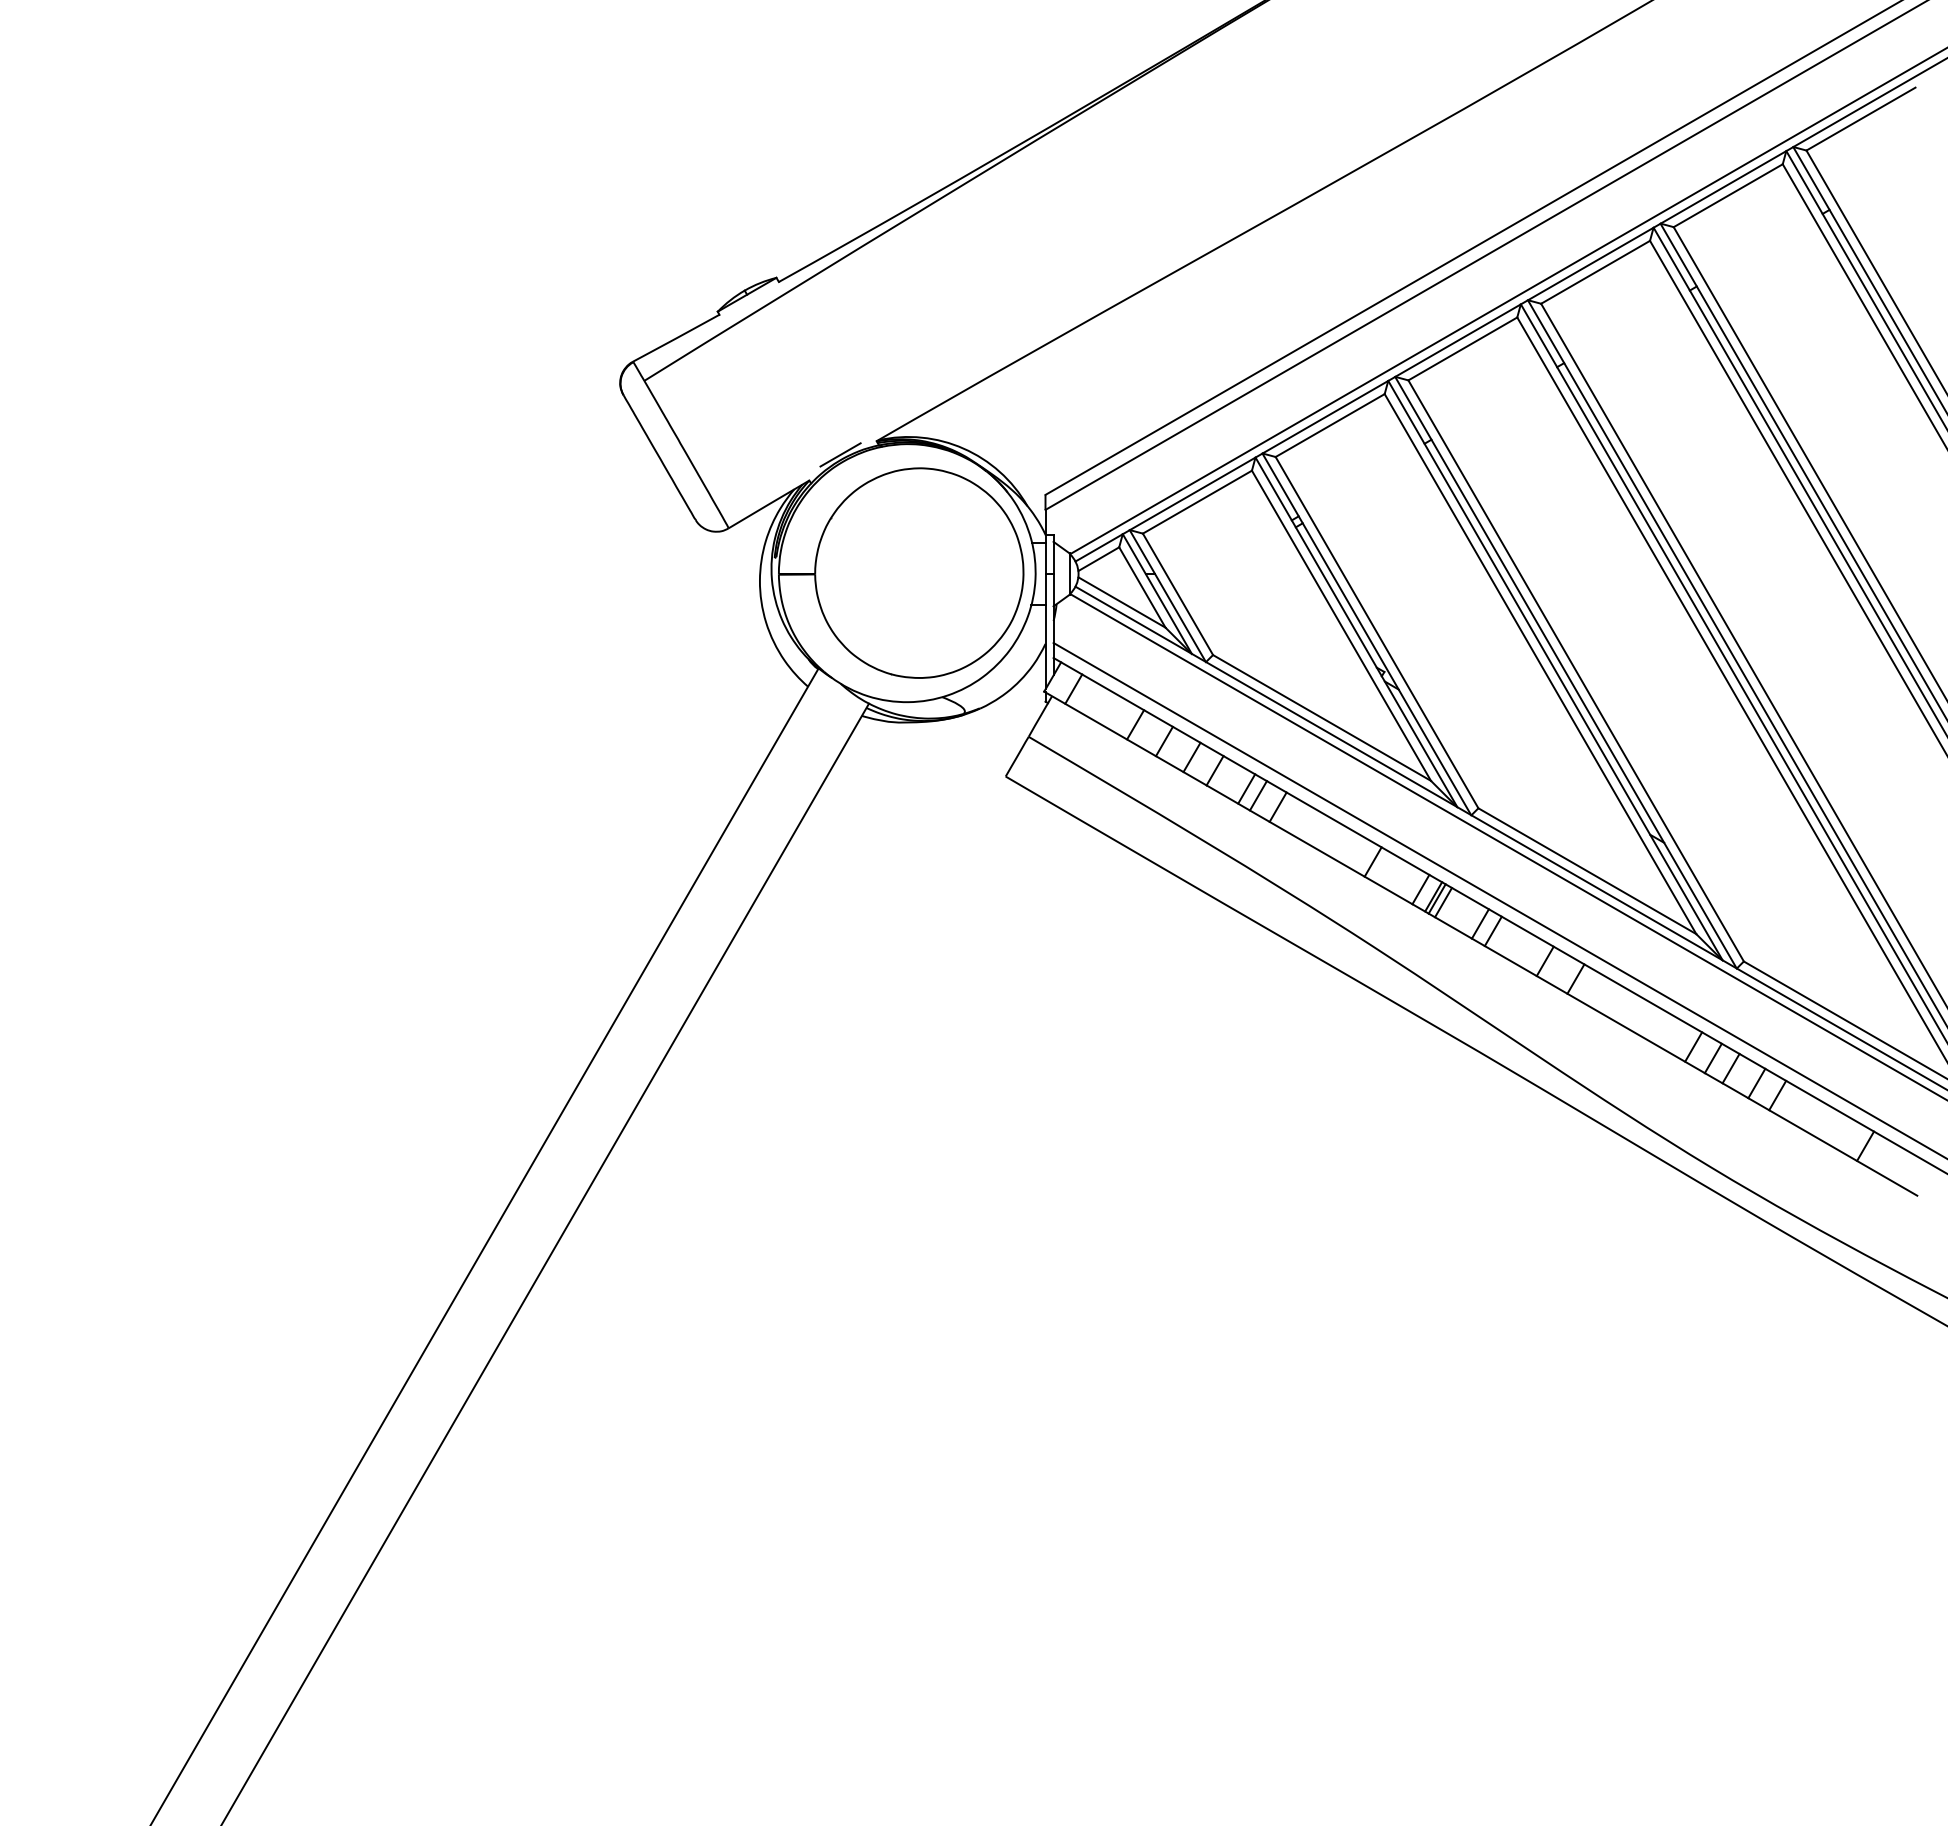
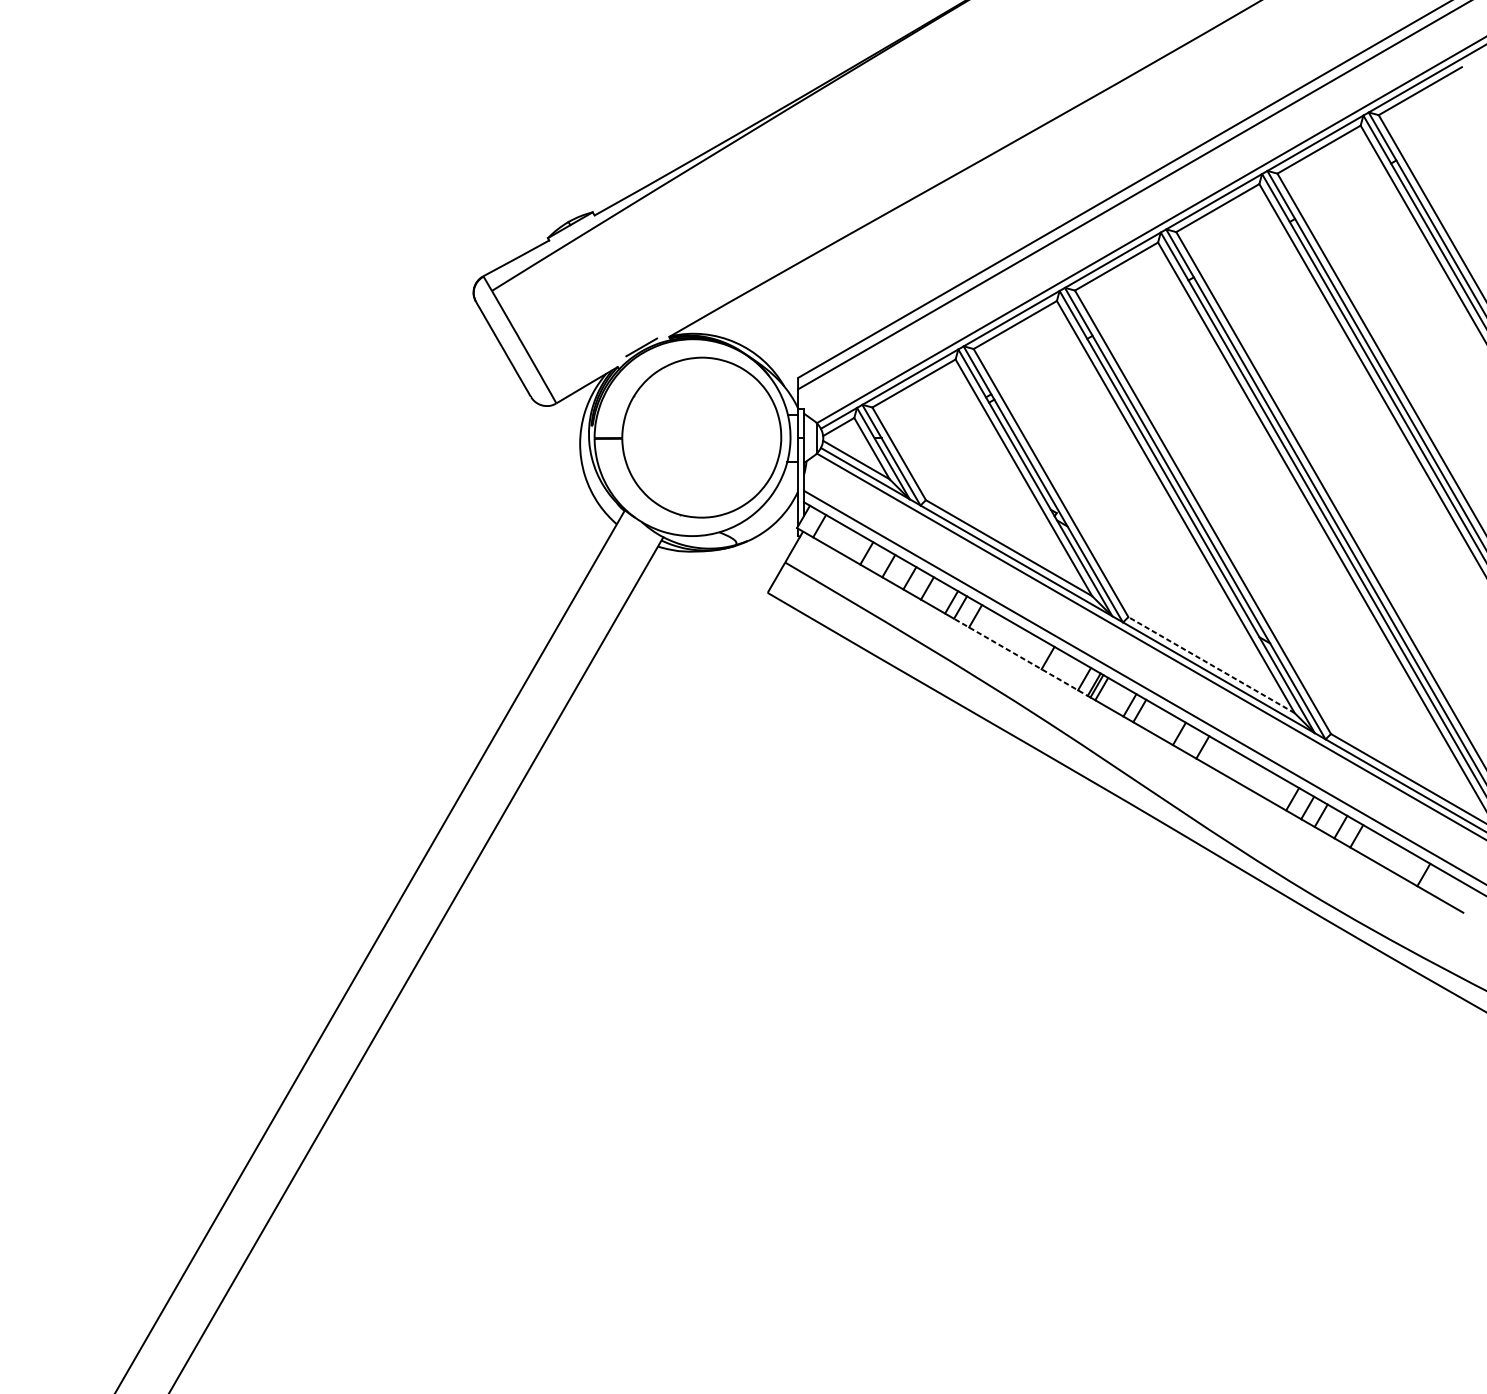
line: (1338, 861) -> (1021, 657), solid -> dashed
line: (1587, 871) -> (1211, 665), solid -> dashed

